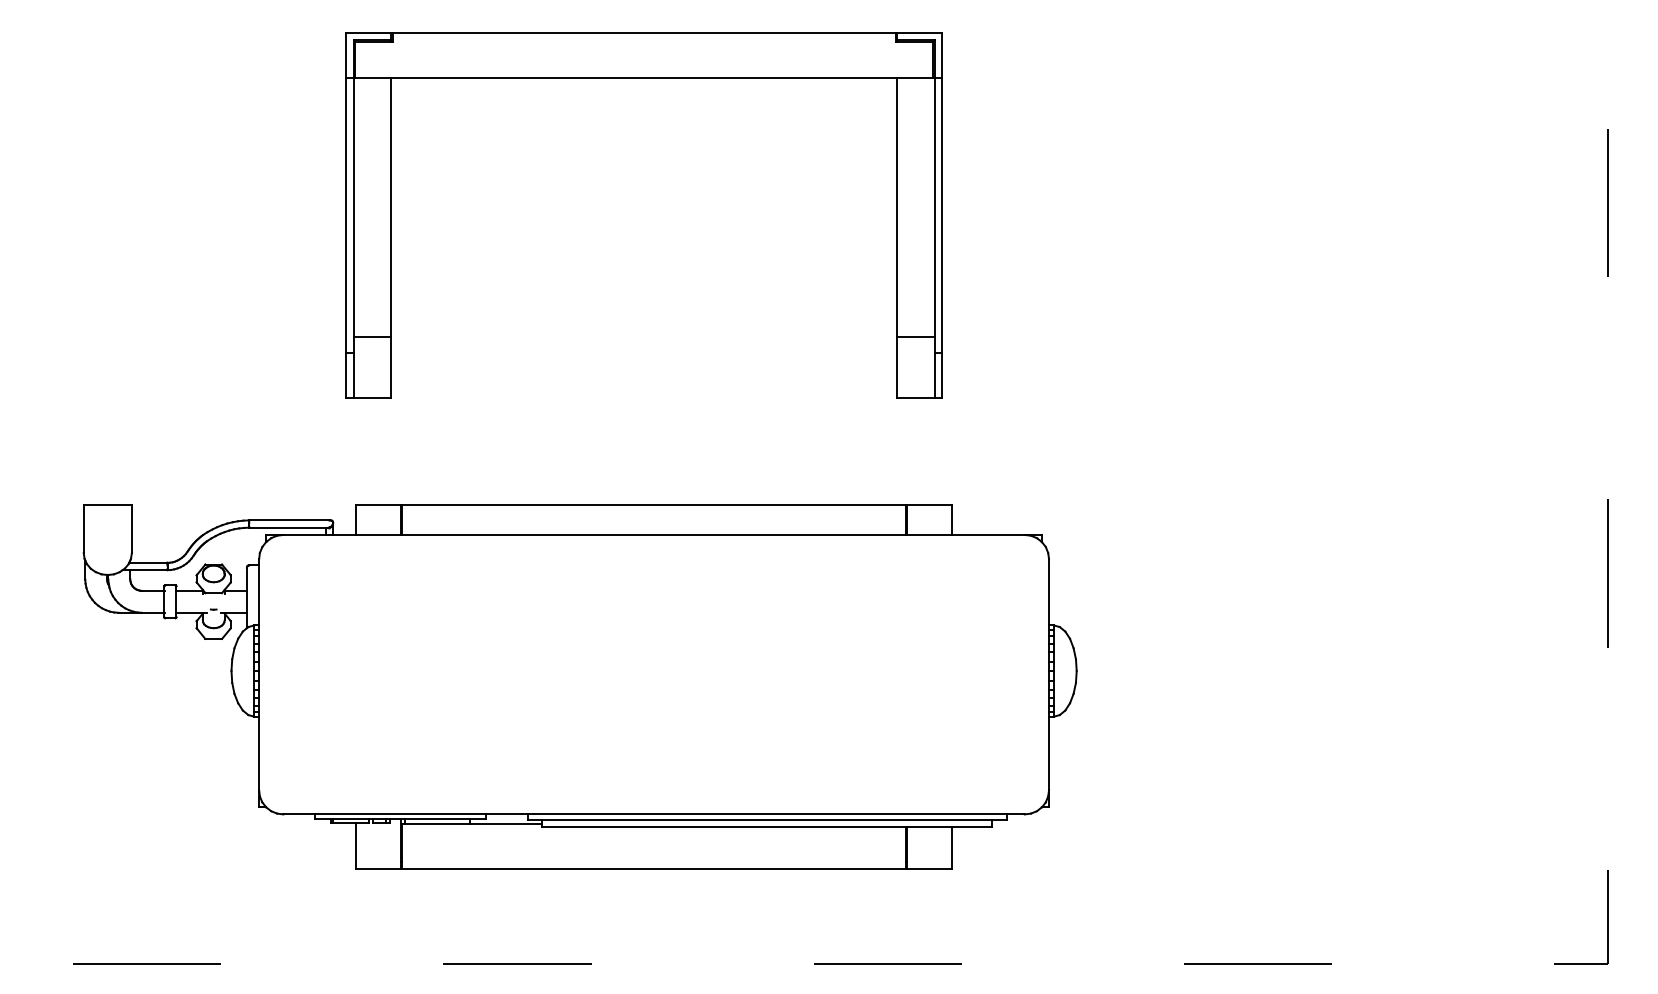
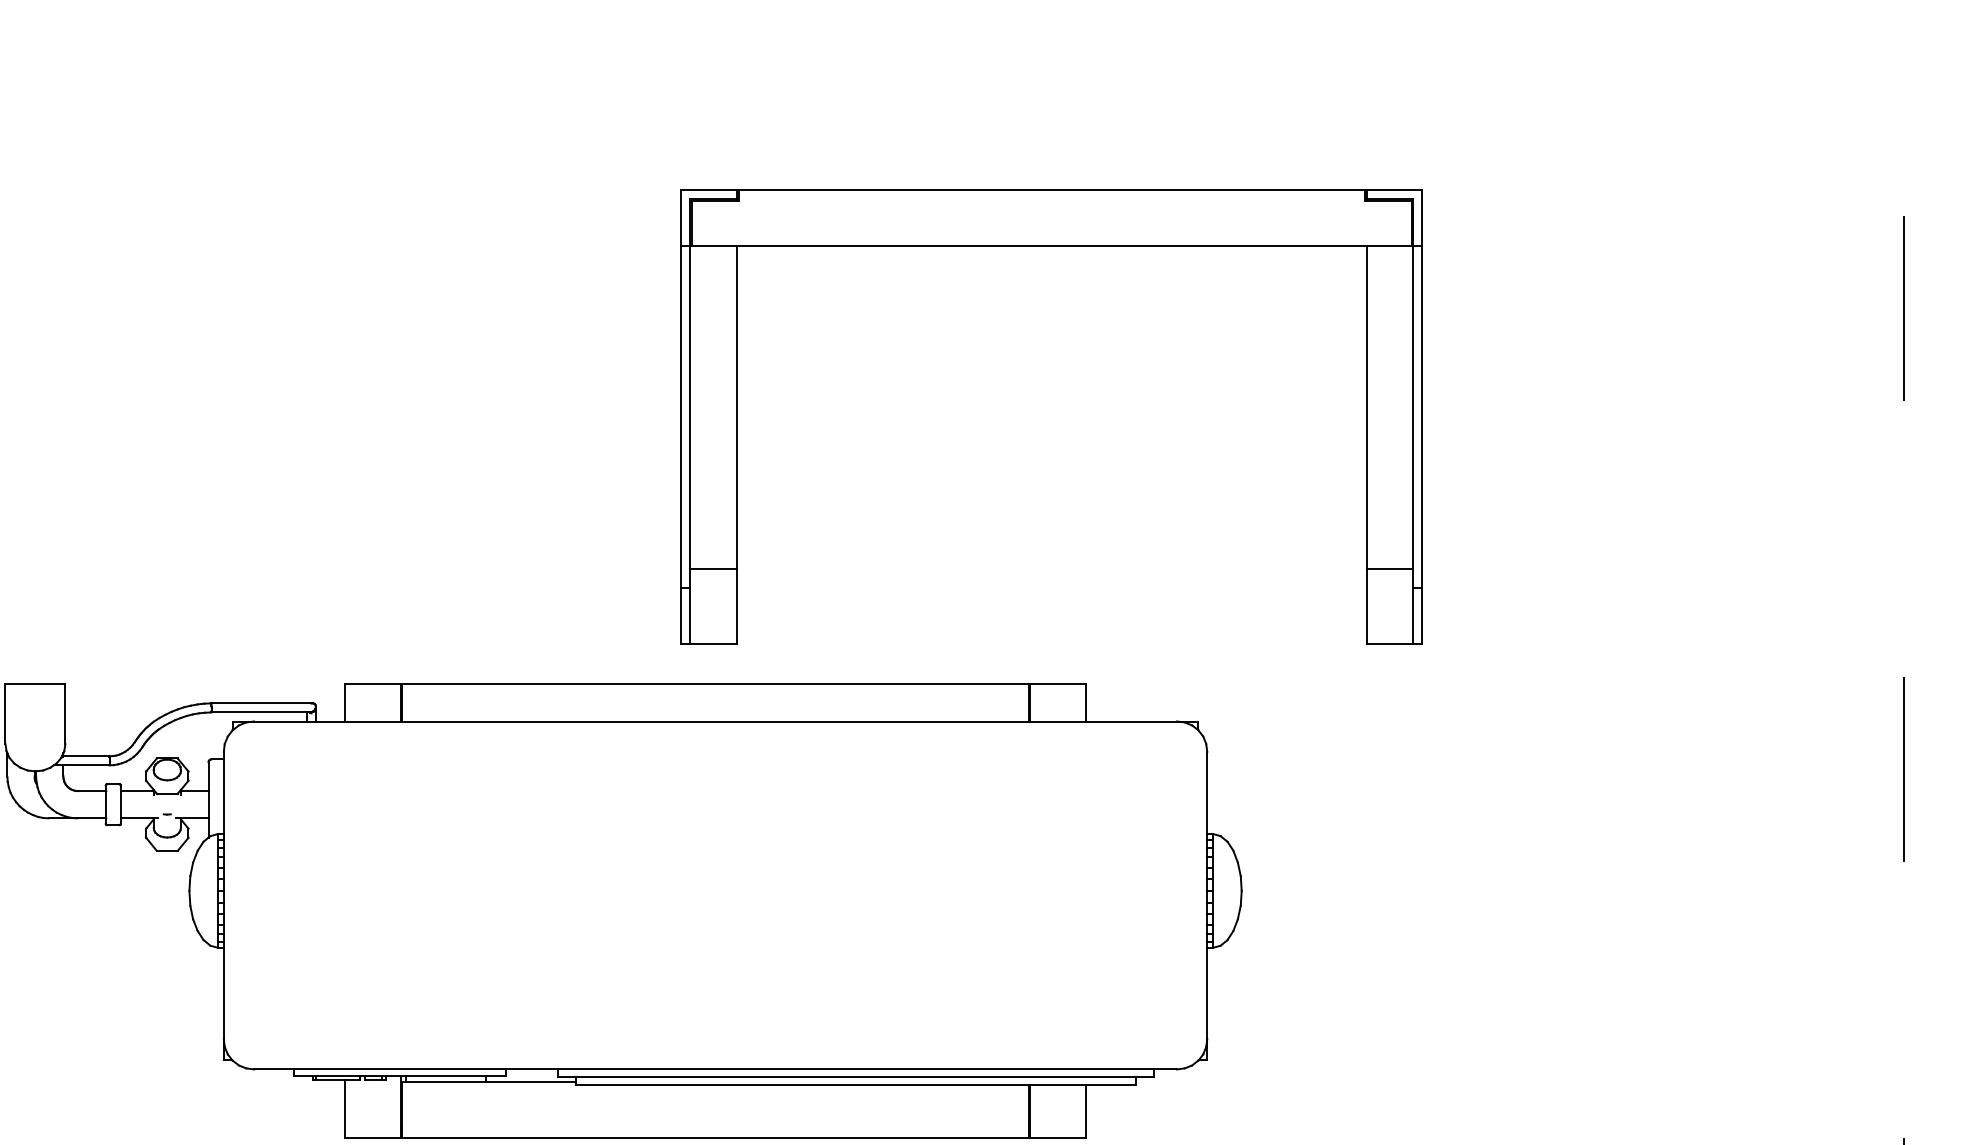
part: (643, 78) -> (1050, 246), moved

